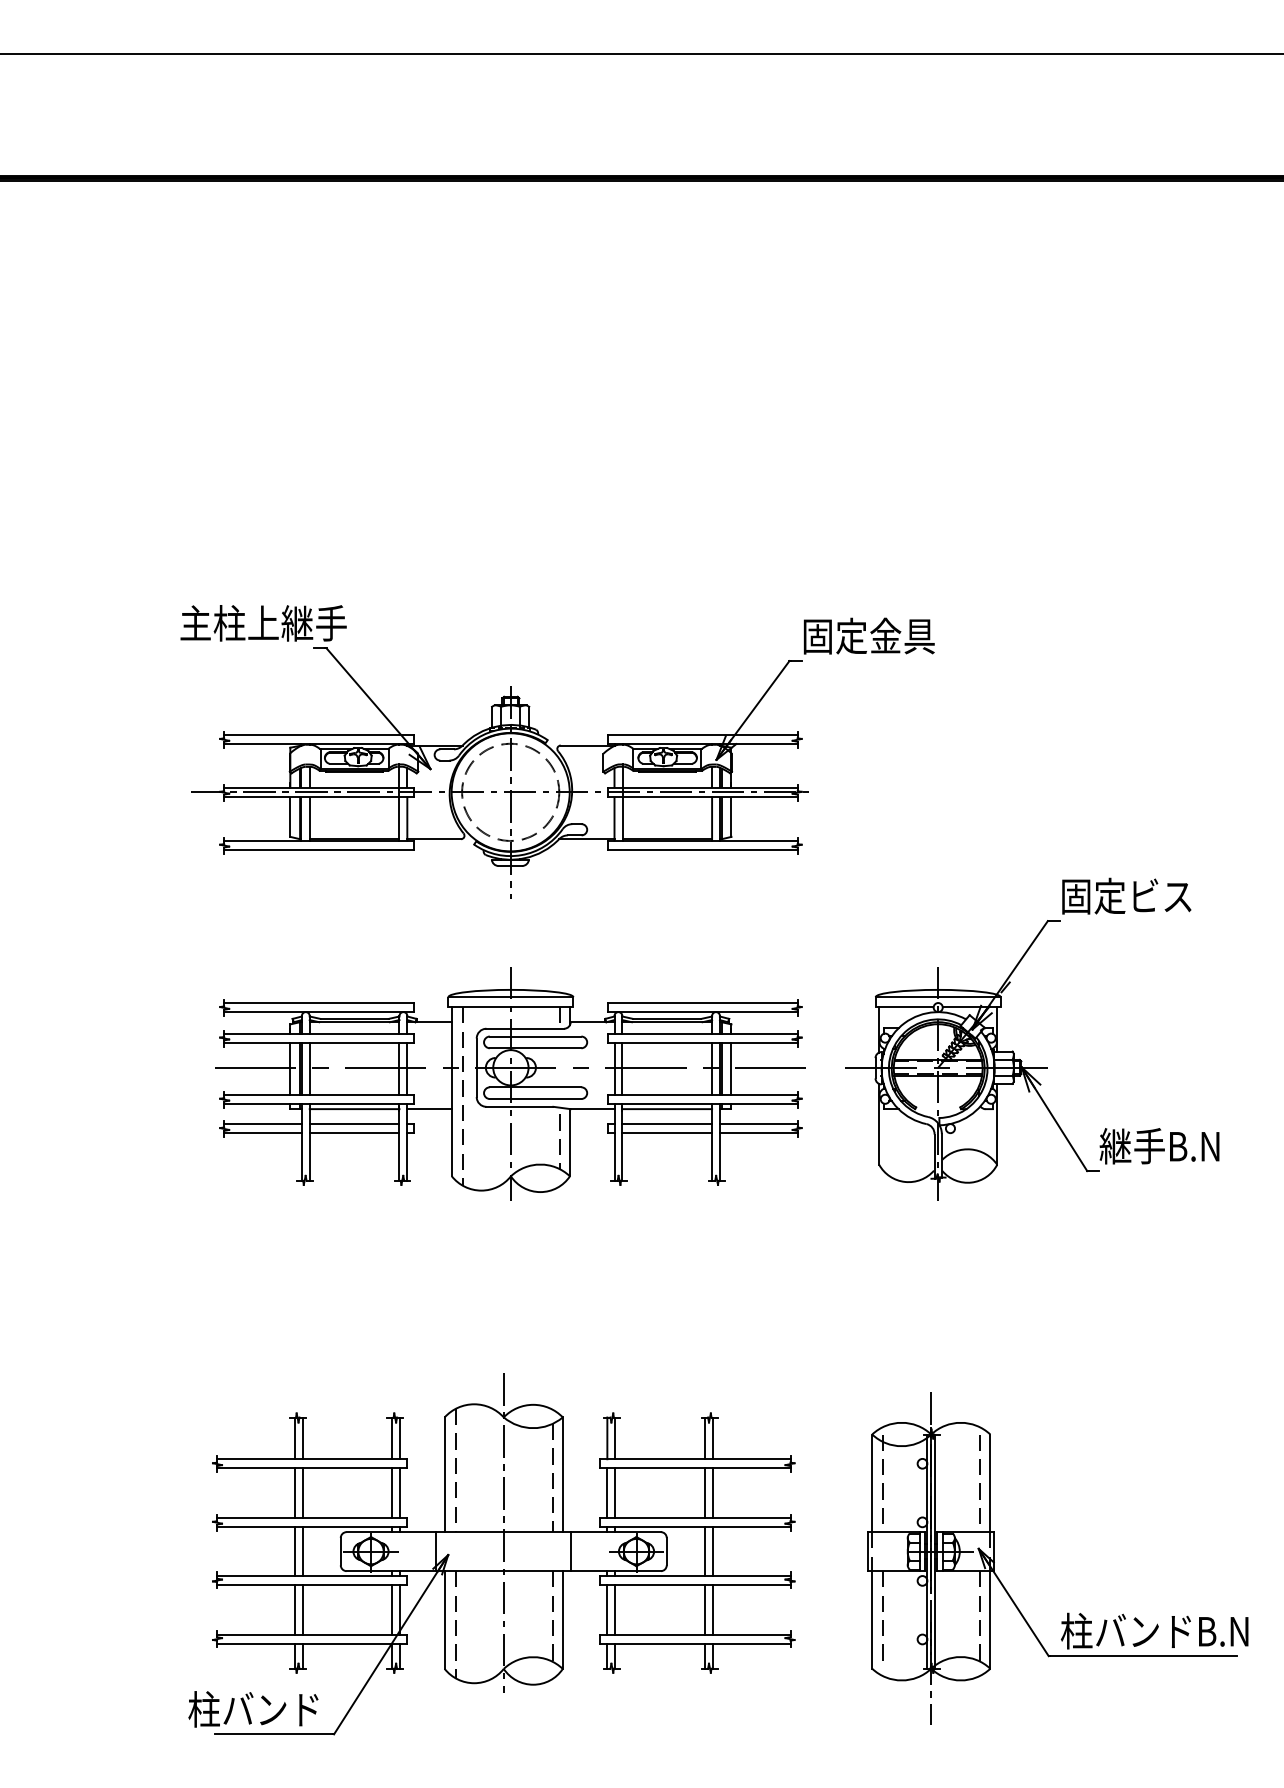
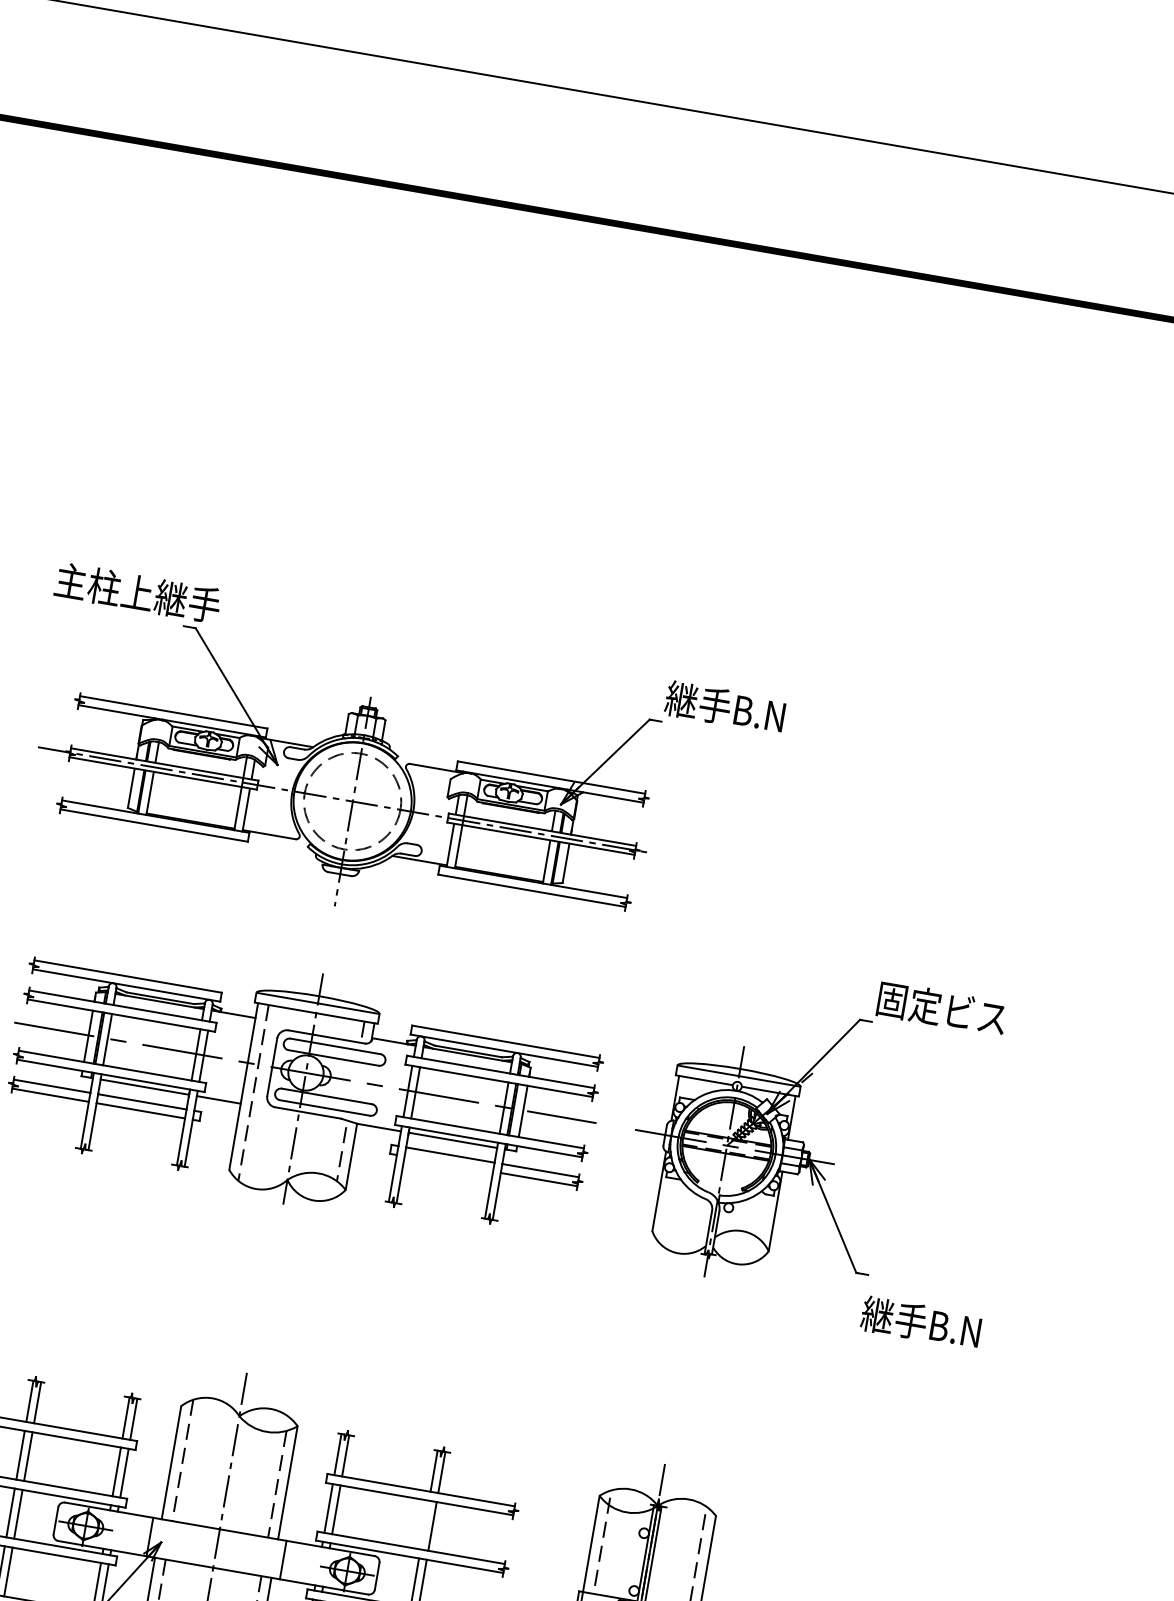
text: (868, 635) -> (731, 707), 固定金具 -> 継手B.N
line: (667, 1133) -> (449, 1164), removed
text: (1159, 1146) -> (920, 1323), moved
line: (704, 1492) -> (424, 1524), removed

